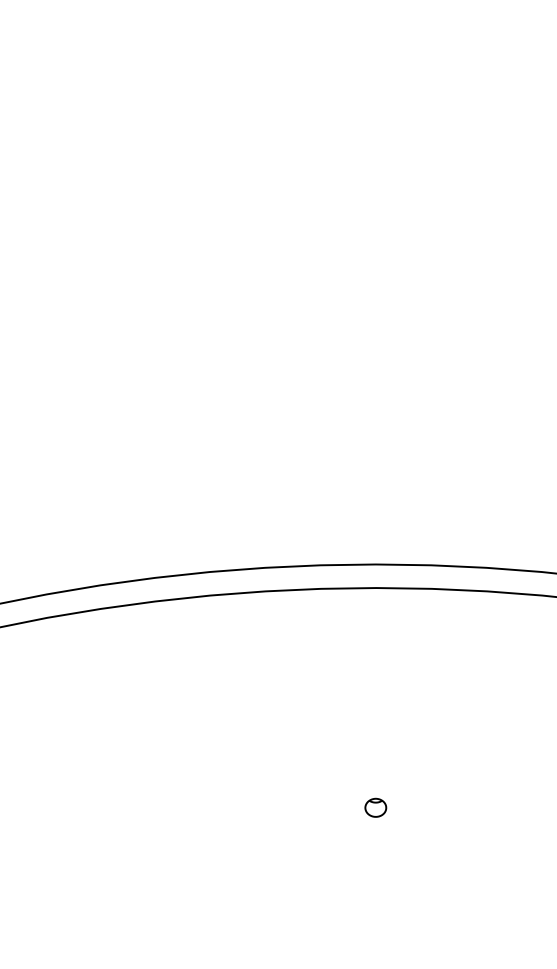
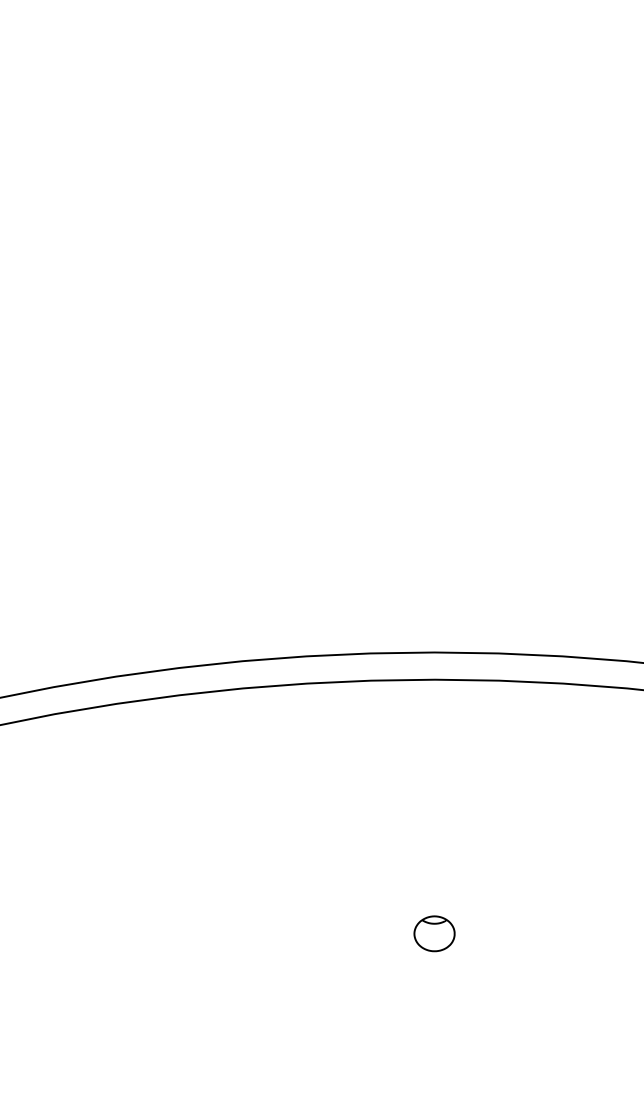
part: (375, 807) -> (434, 933), size x1.67

